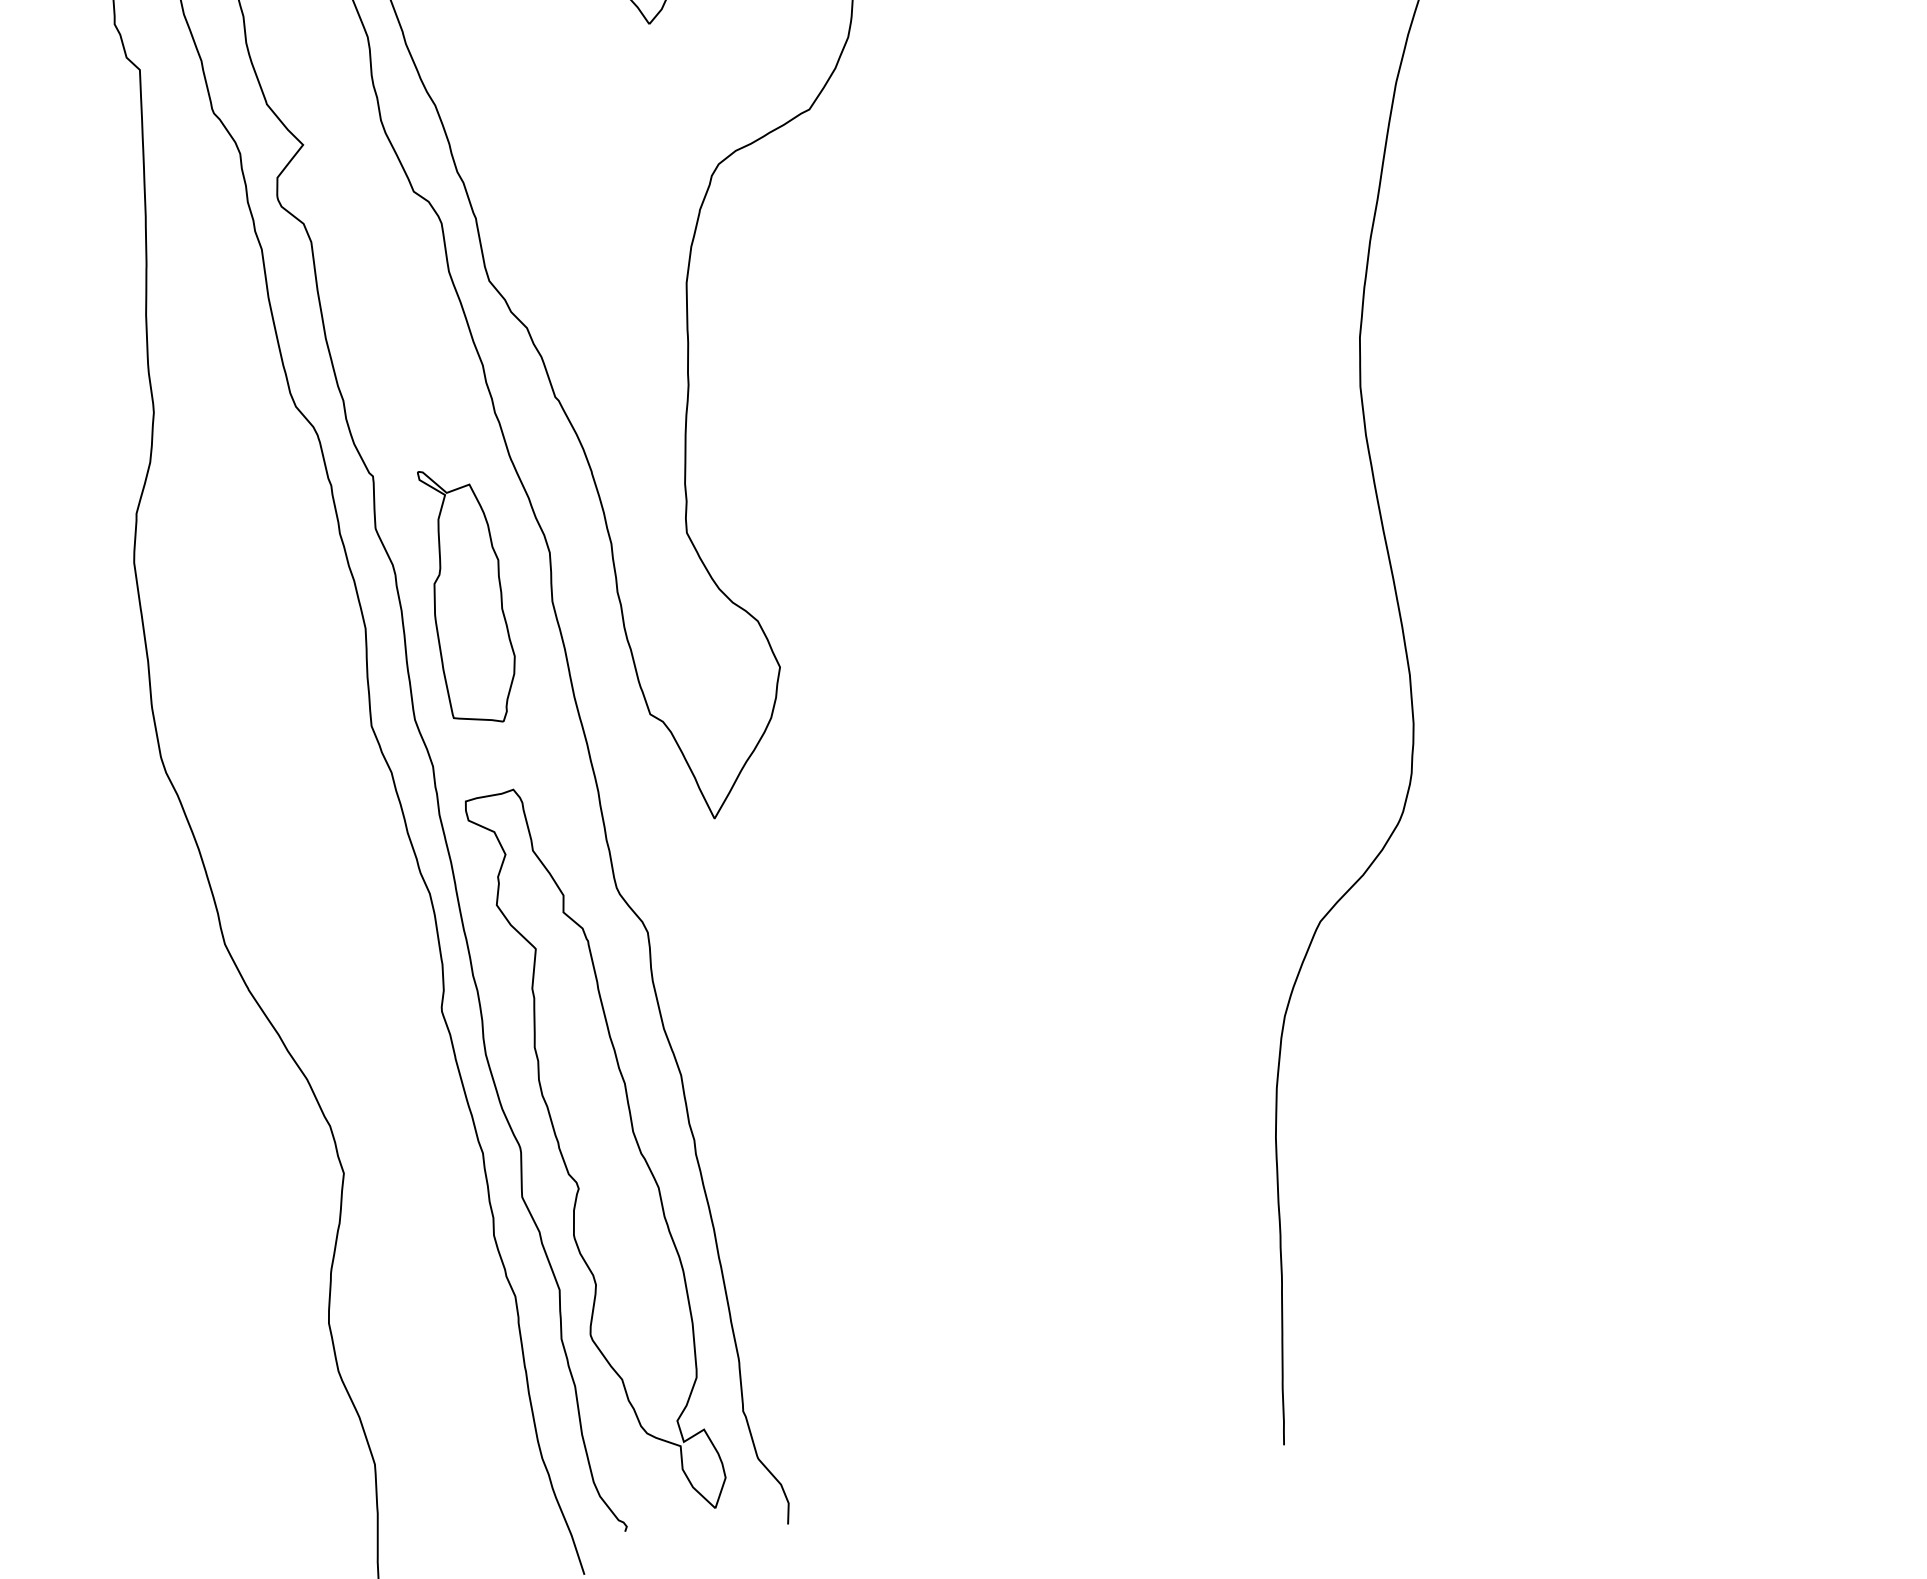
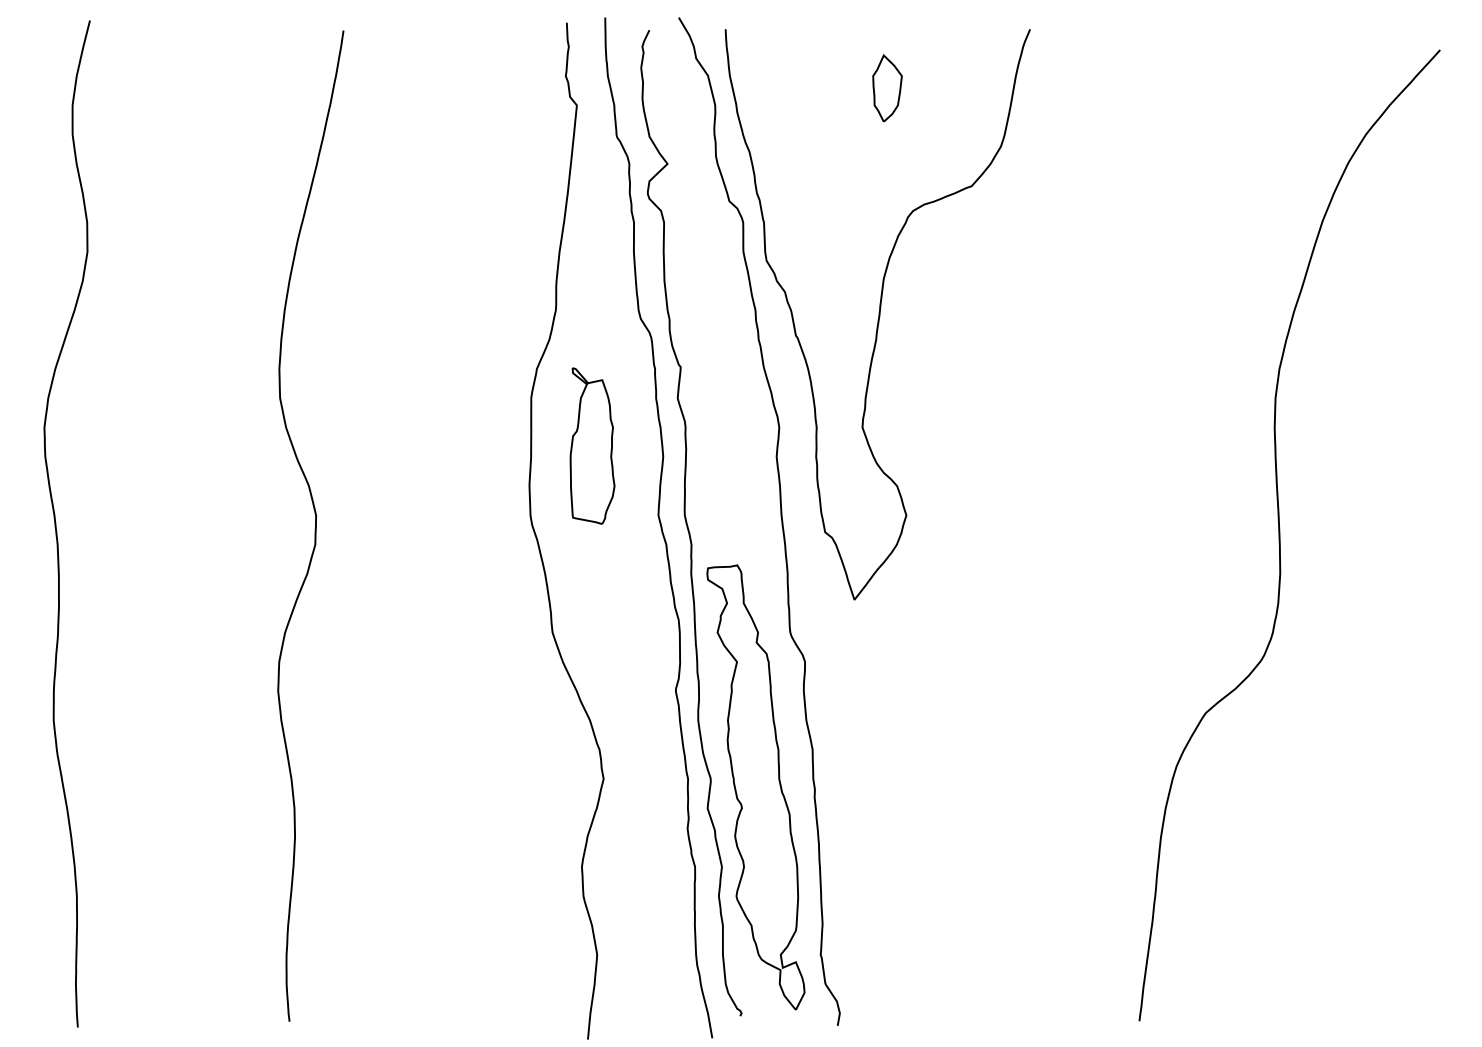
part: (468, 594) -> (592, 445), moved

